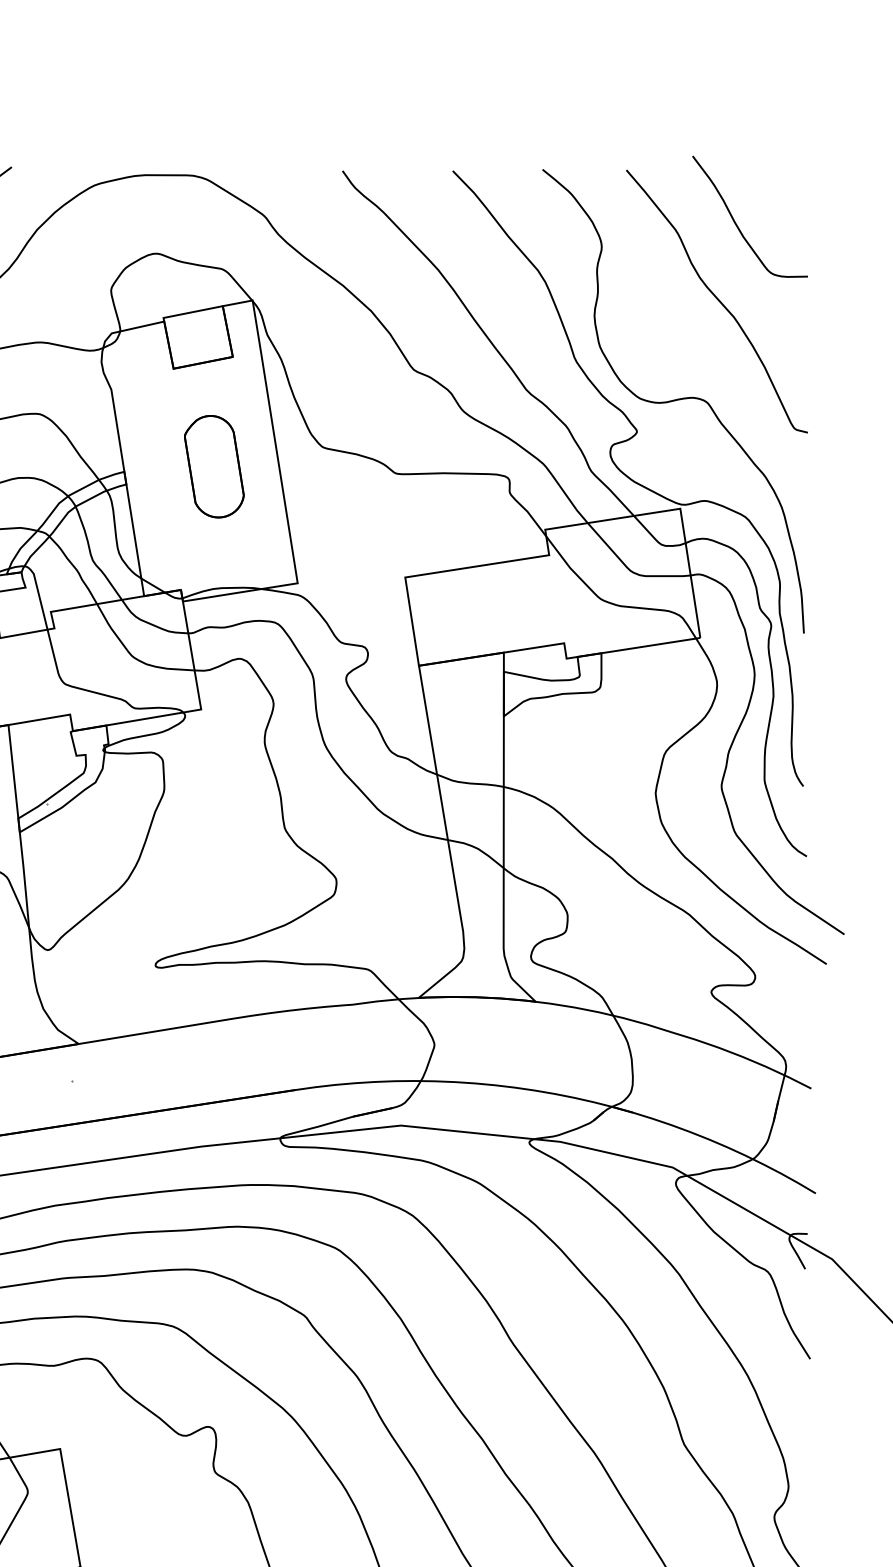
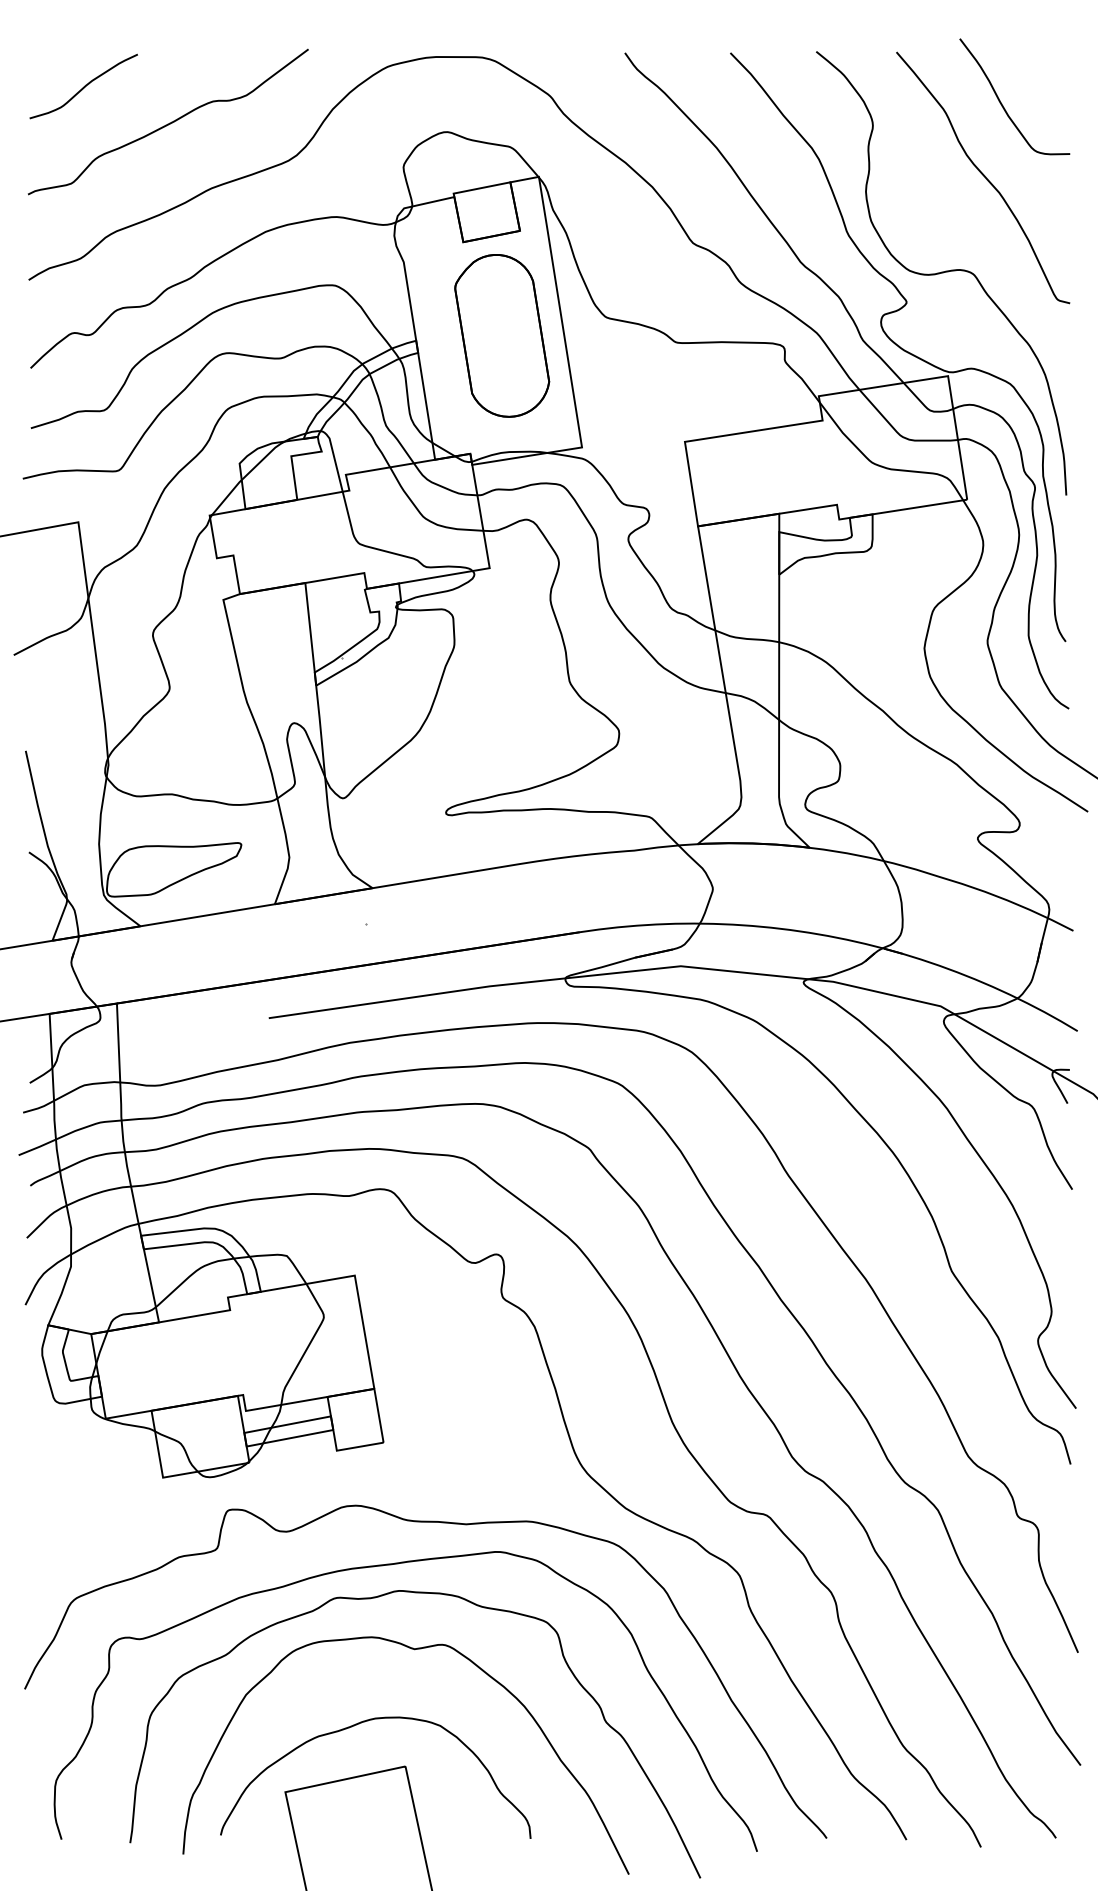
part: (214, 466) -> (502, 335), size x1.67

